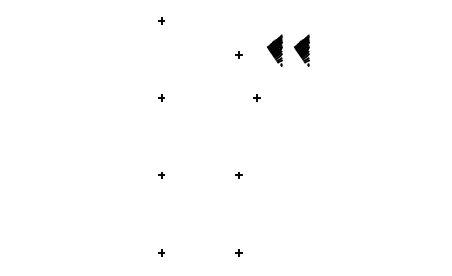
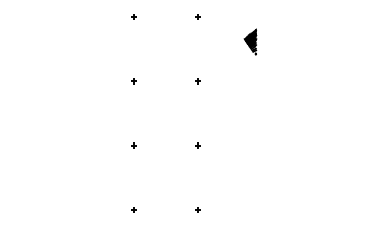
part: (274, 50) -> (227, 41), removed
part: (238, 54) -> (197, 17), moved
part: (256, 97) -> (197, 80), moved

